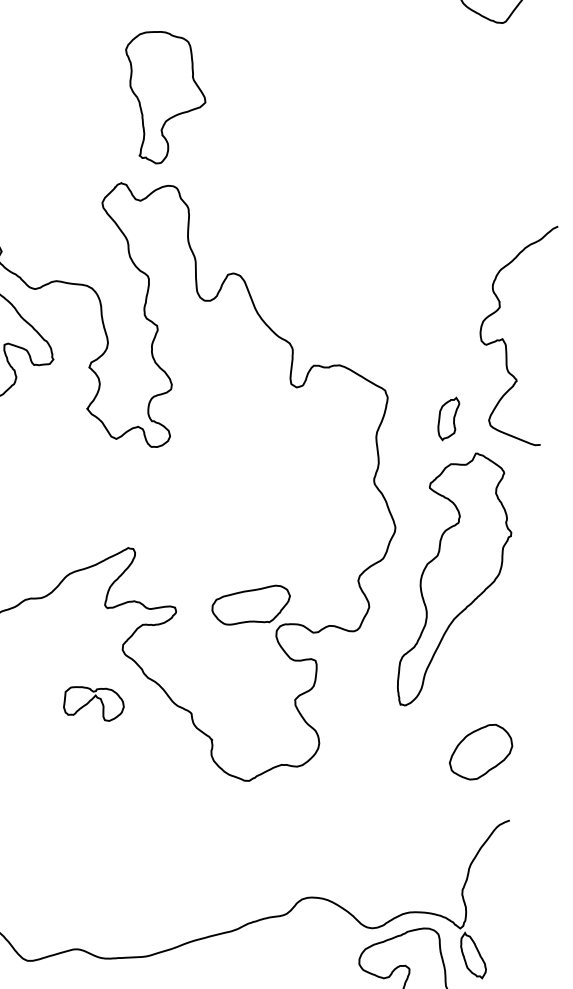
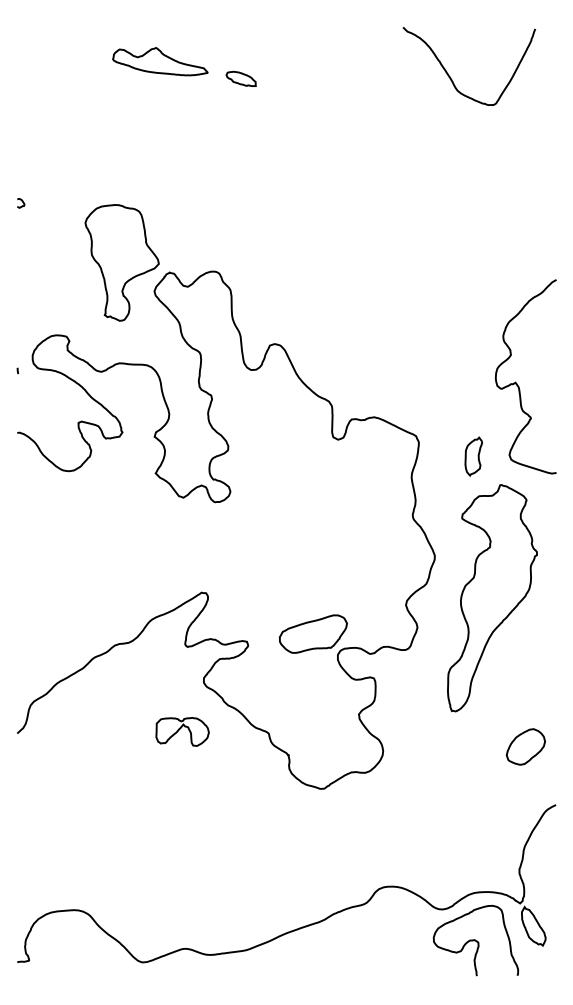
part: (163, 97) -> (121, 262), moved
part: (480, 751) -> (525, 746), size x0.71

